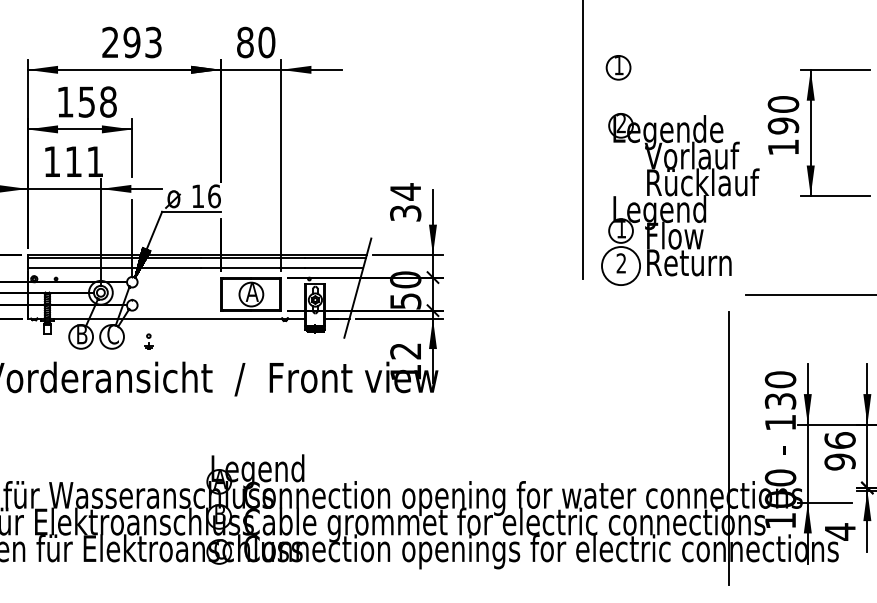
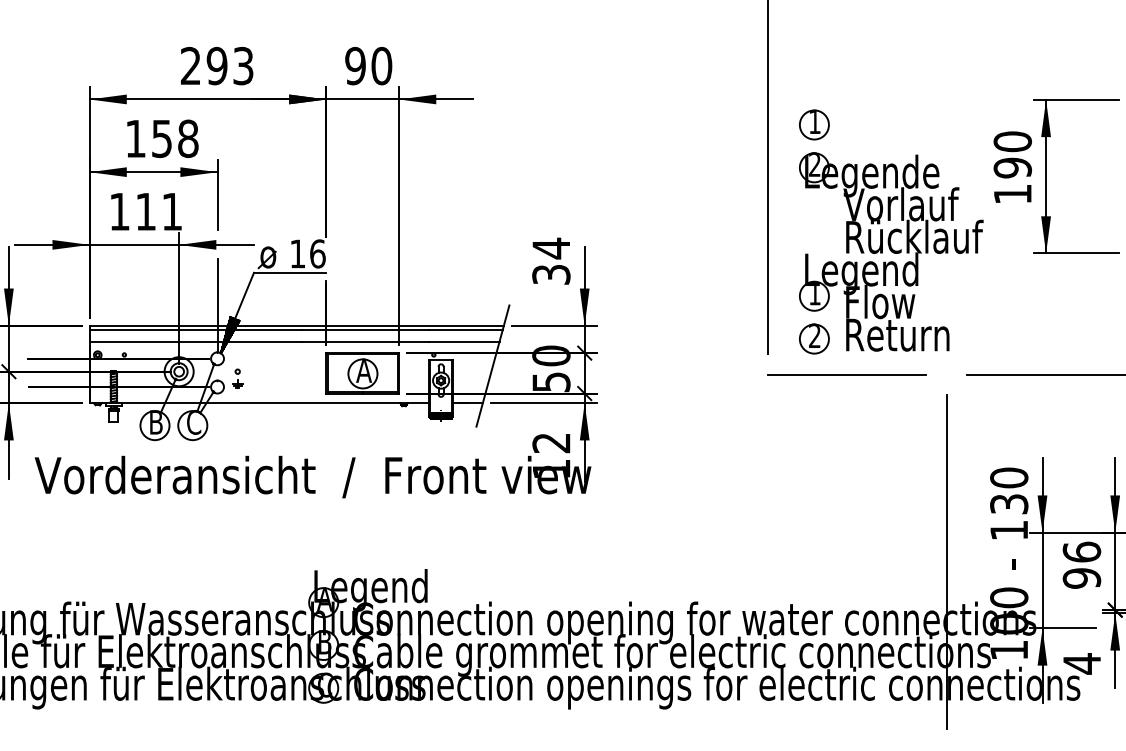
text: (245, 42) -> (355, 66), 80 -> 90
part: (618, 67) -> (814, 124), moved
circle: (620, 265) -> (813, 338), size x0.62
line: (647, 295) -> (846, 374), added
part: (148, 341) -> (237, 378), moved

